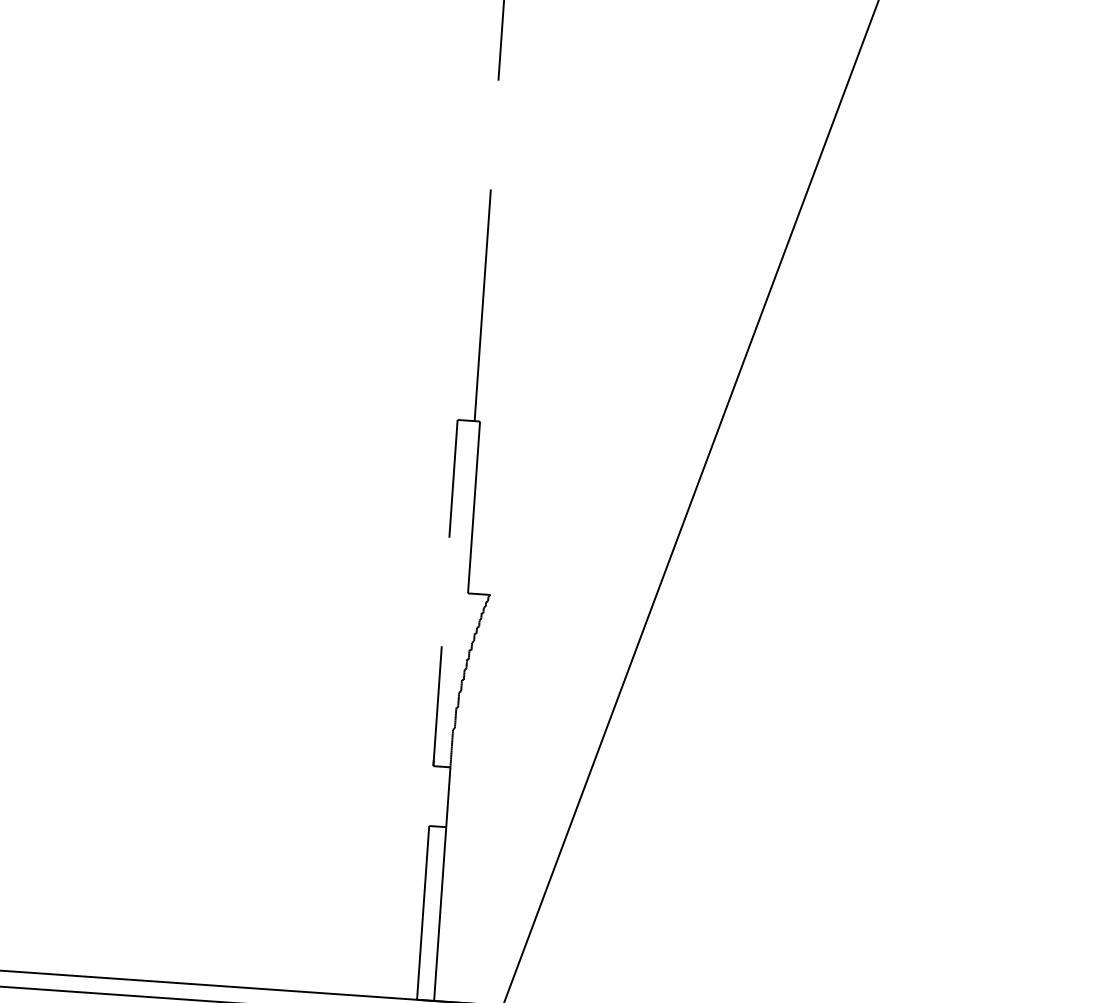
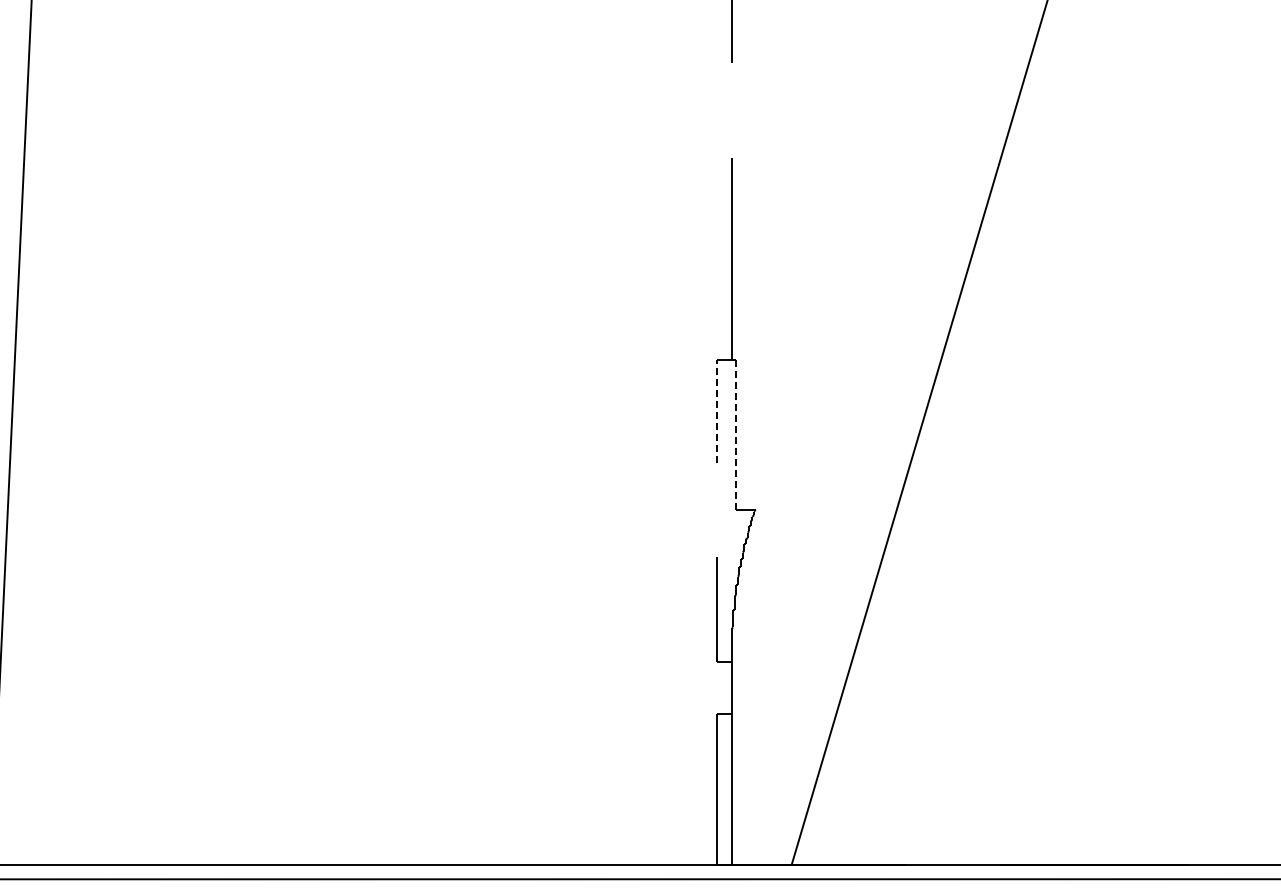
line: (453, 477) -> (716, 410), solid -> dashed
line: (474, 508) -> (736, 435), solid -> dashed

